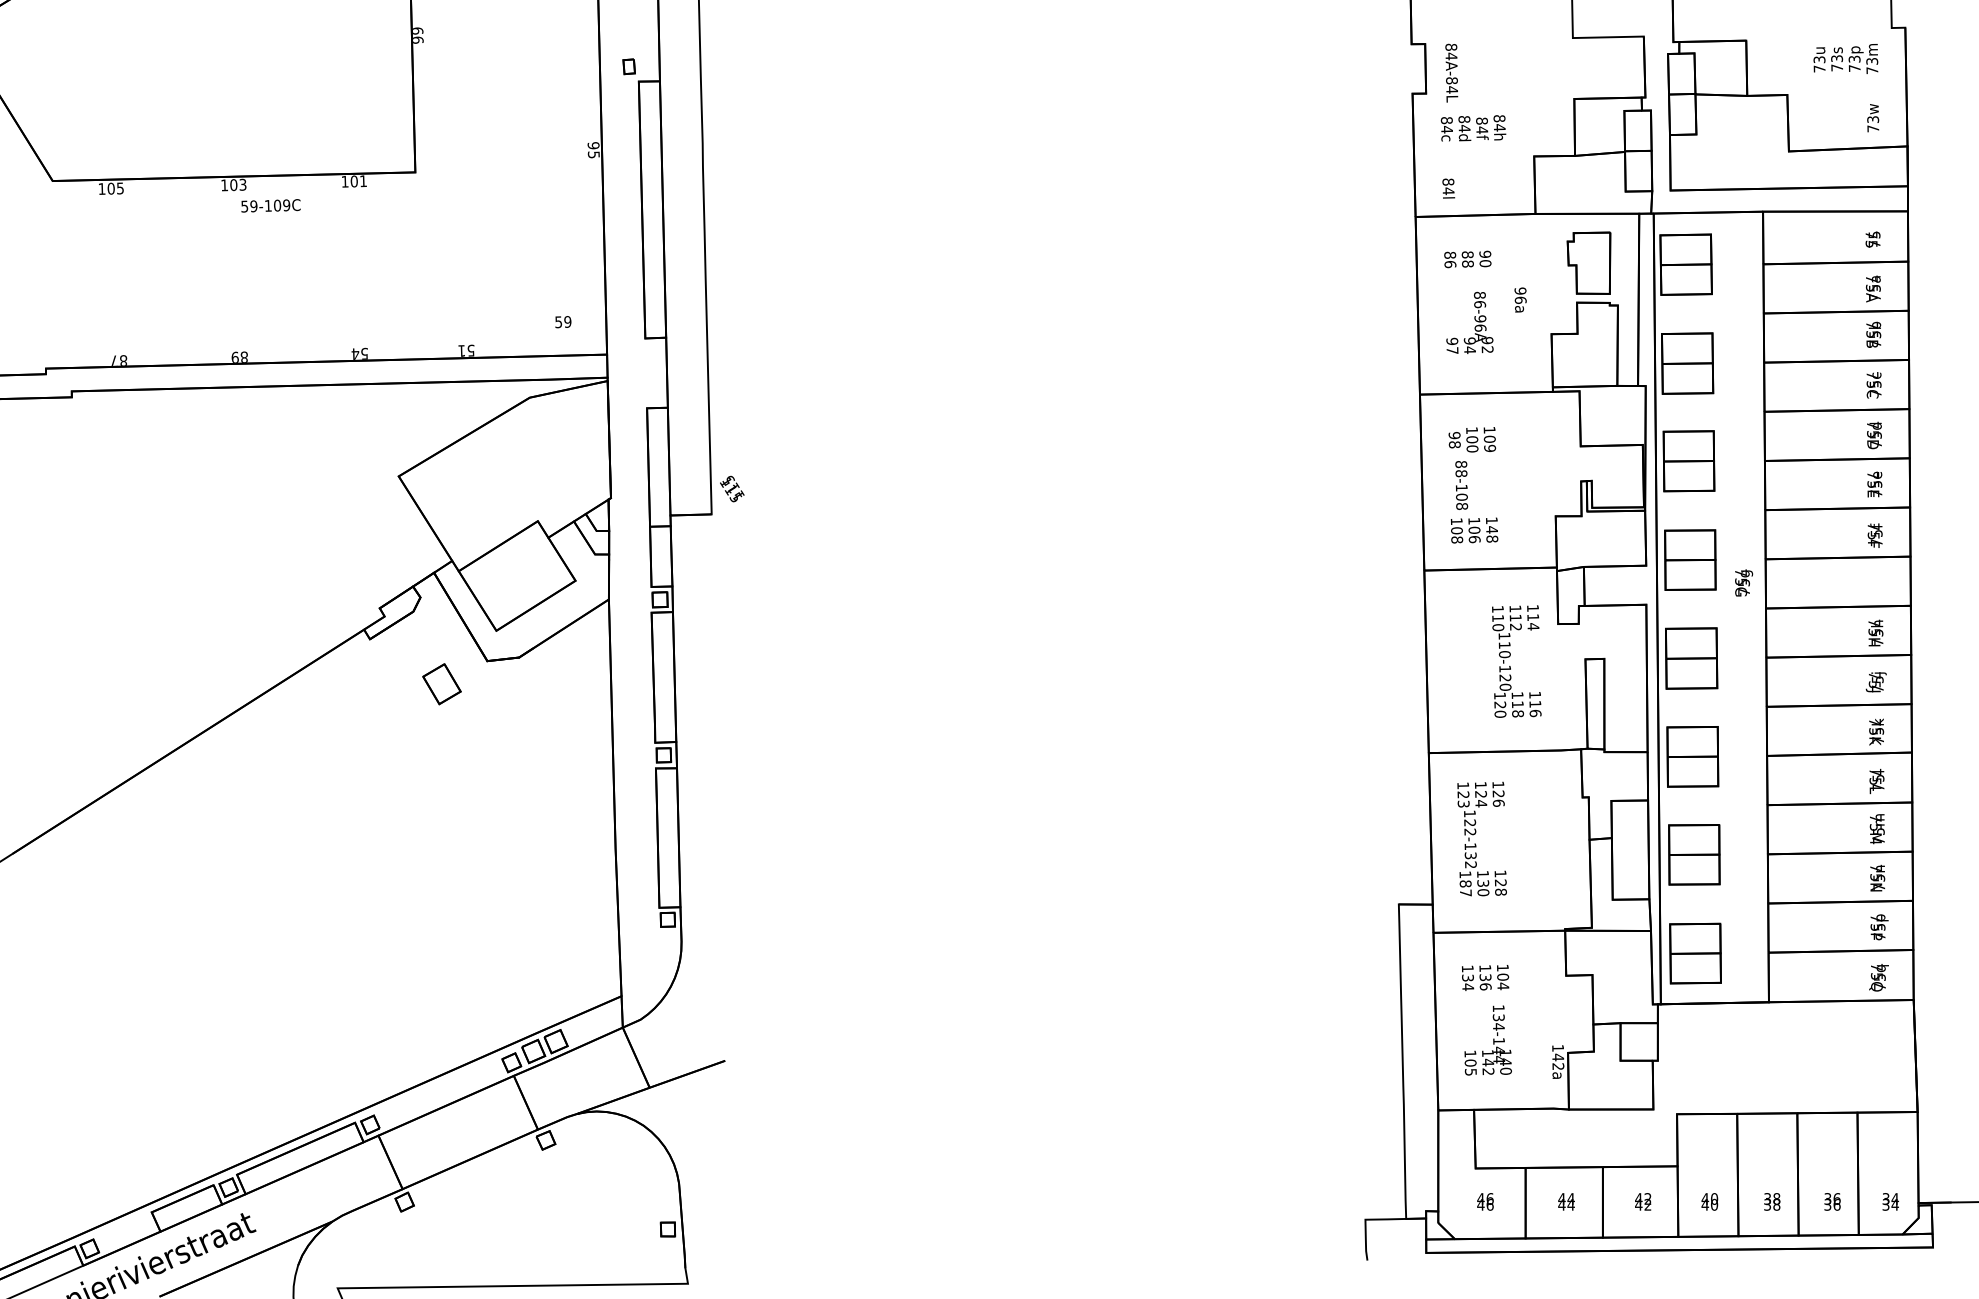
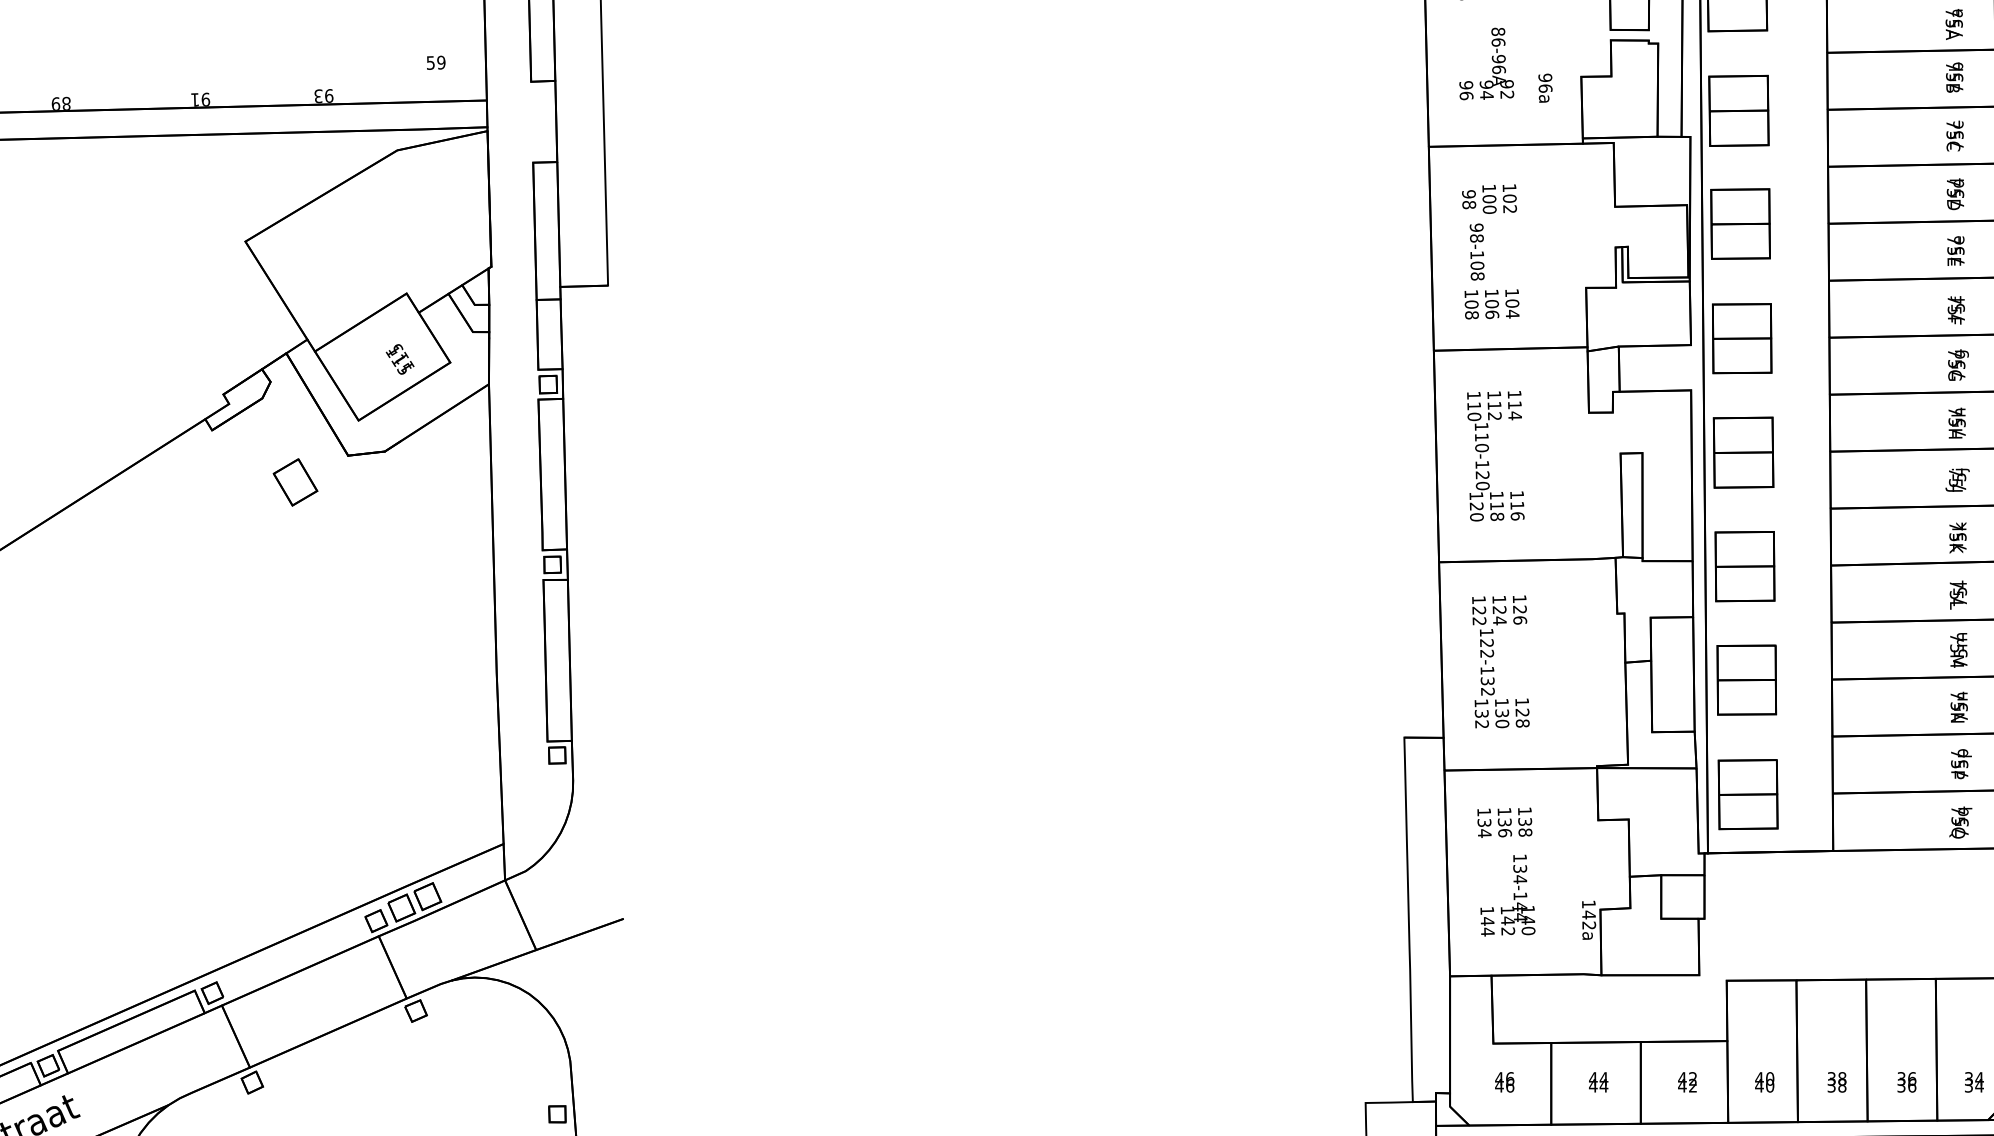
text: (1520, 299) -> (1545, 87), moved
text: (466, 350) -> (323, 95), 51 -> 93
text: (1452, 350) -> (1466, 95), 97 -> 96
text: (359, 353) -> (199, 99), 54 -> 91
text: (1489, 448) -> (1509, 209), 109 -> 102
text: (1461, 464) -> (1476, 227), 88-108 -> 98-108
text: (732, 488) -> (400, 358), moved
text: (1492, 534) -> (1512, 308), 148 -> 104
text: (1744, 582) -> (1959, 364), moved
text: (1516, 661) -> (1495, 456), moved
text: (1463, 803) -> (1479, 620), 123 -> 122
text: (1465, 888) -> (1481, 719), 187 -> 132
text: (1503, 981) -> (1525, 826), 104 -> 138
text: (1470, 1067) -> (1487, 926), 105 -> 144

